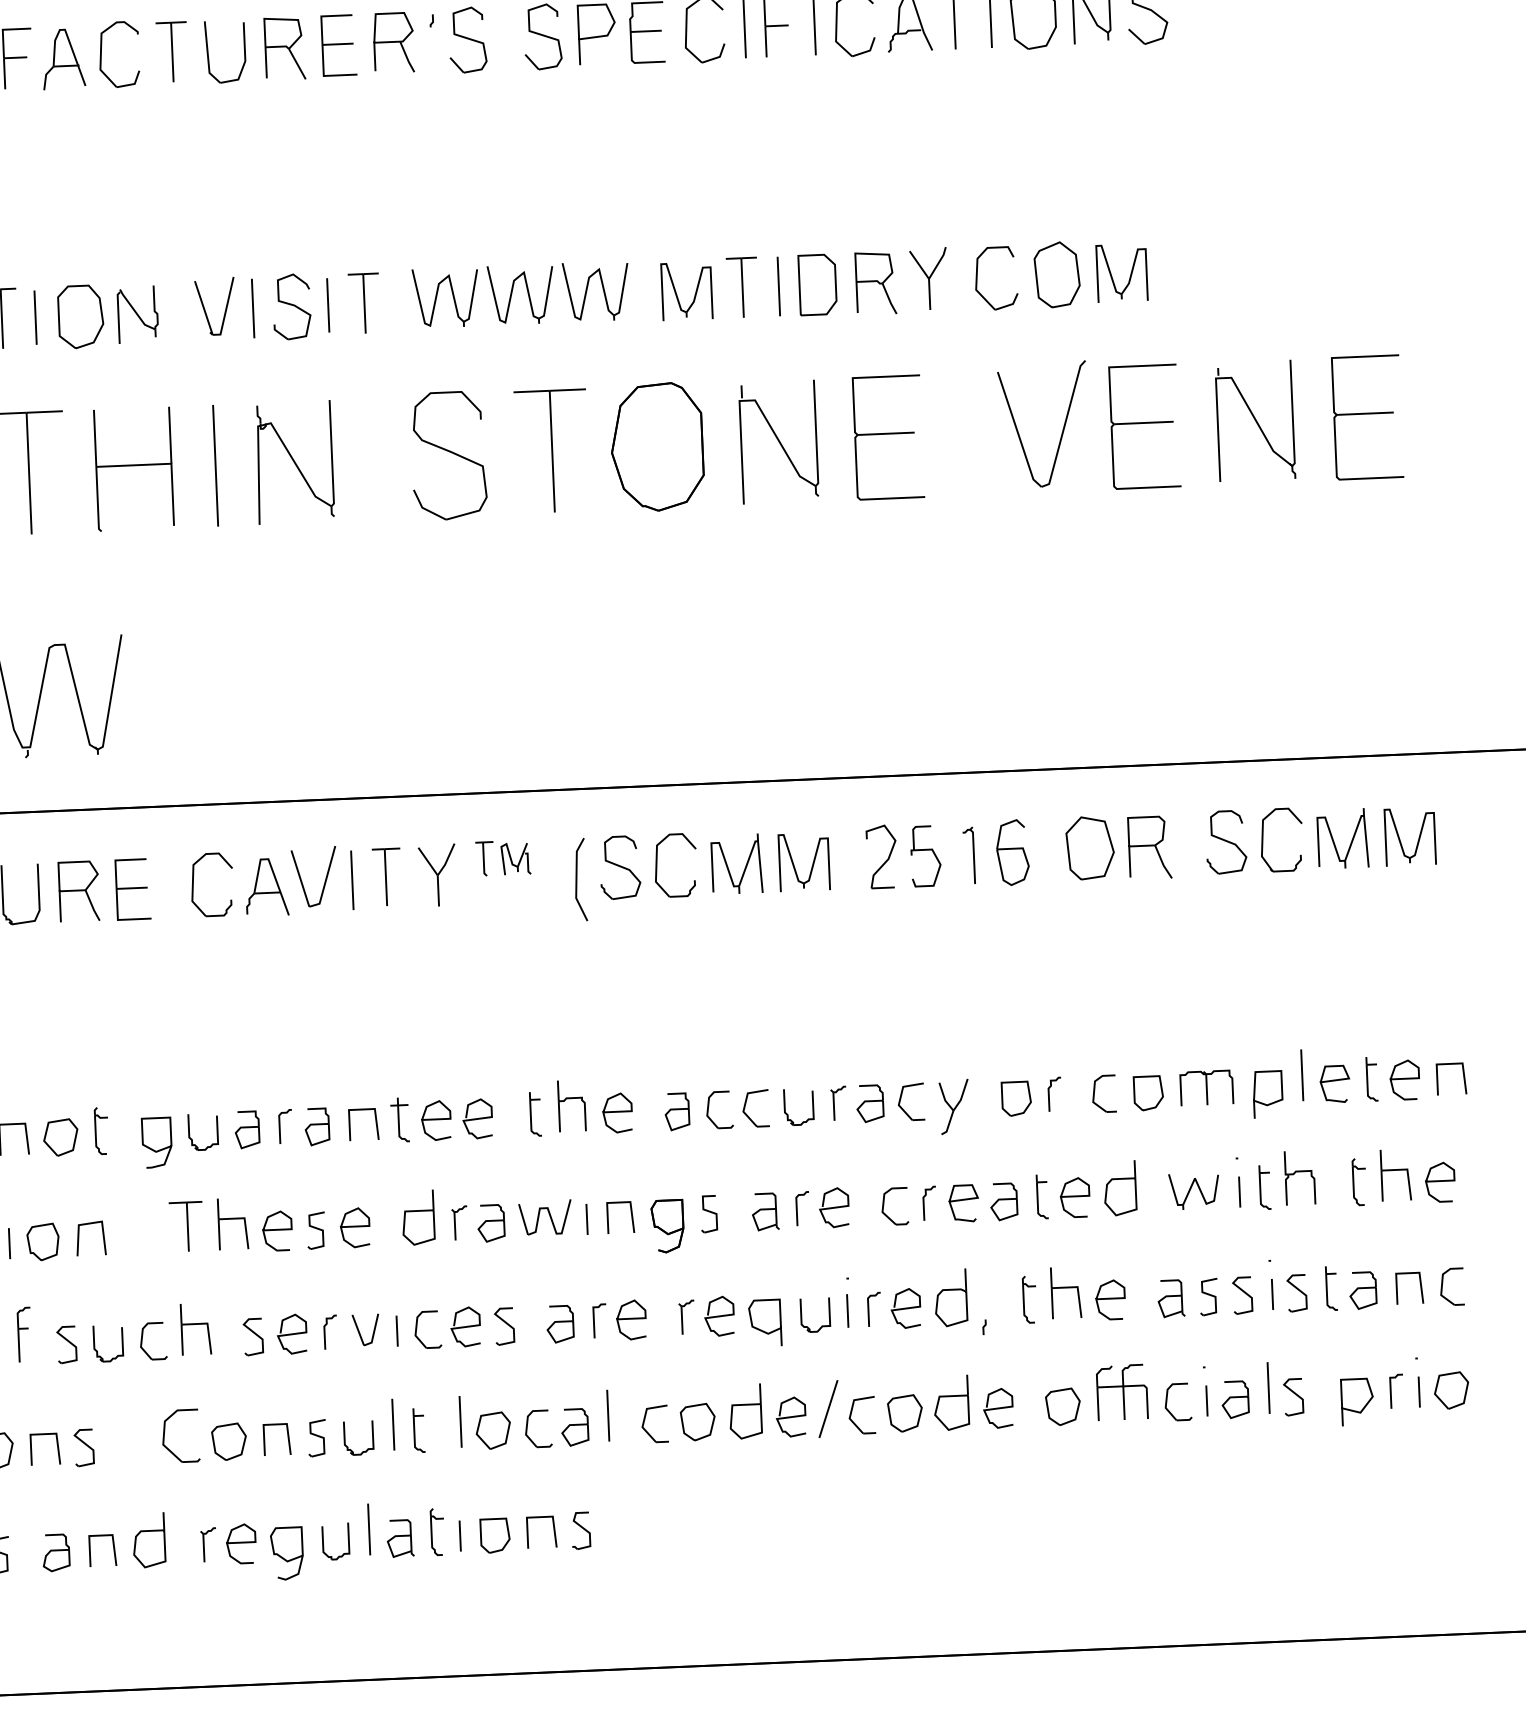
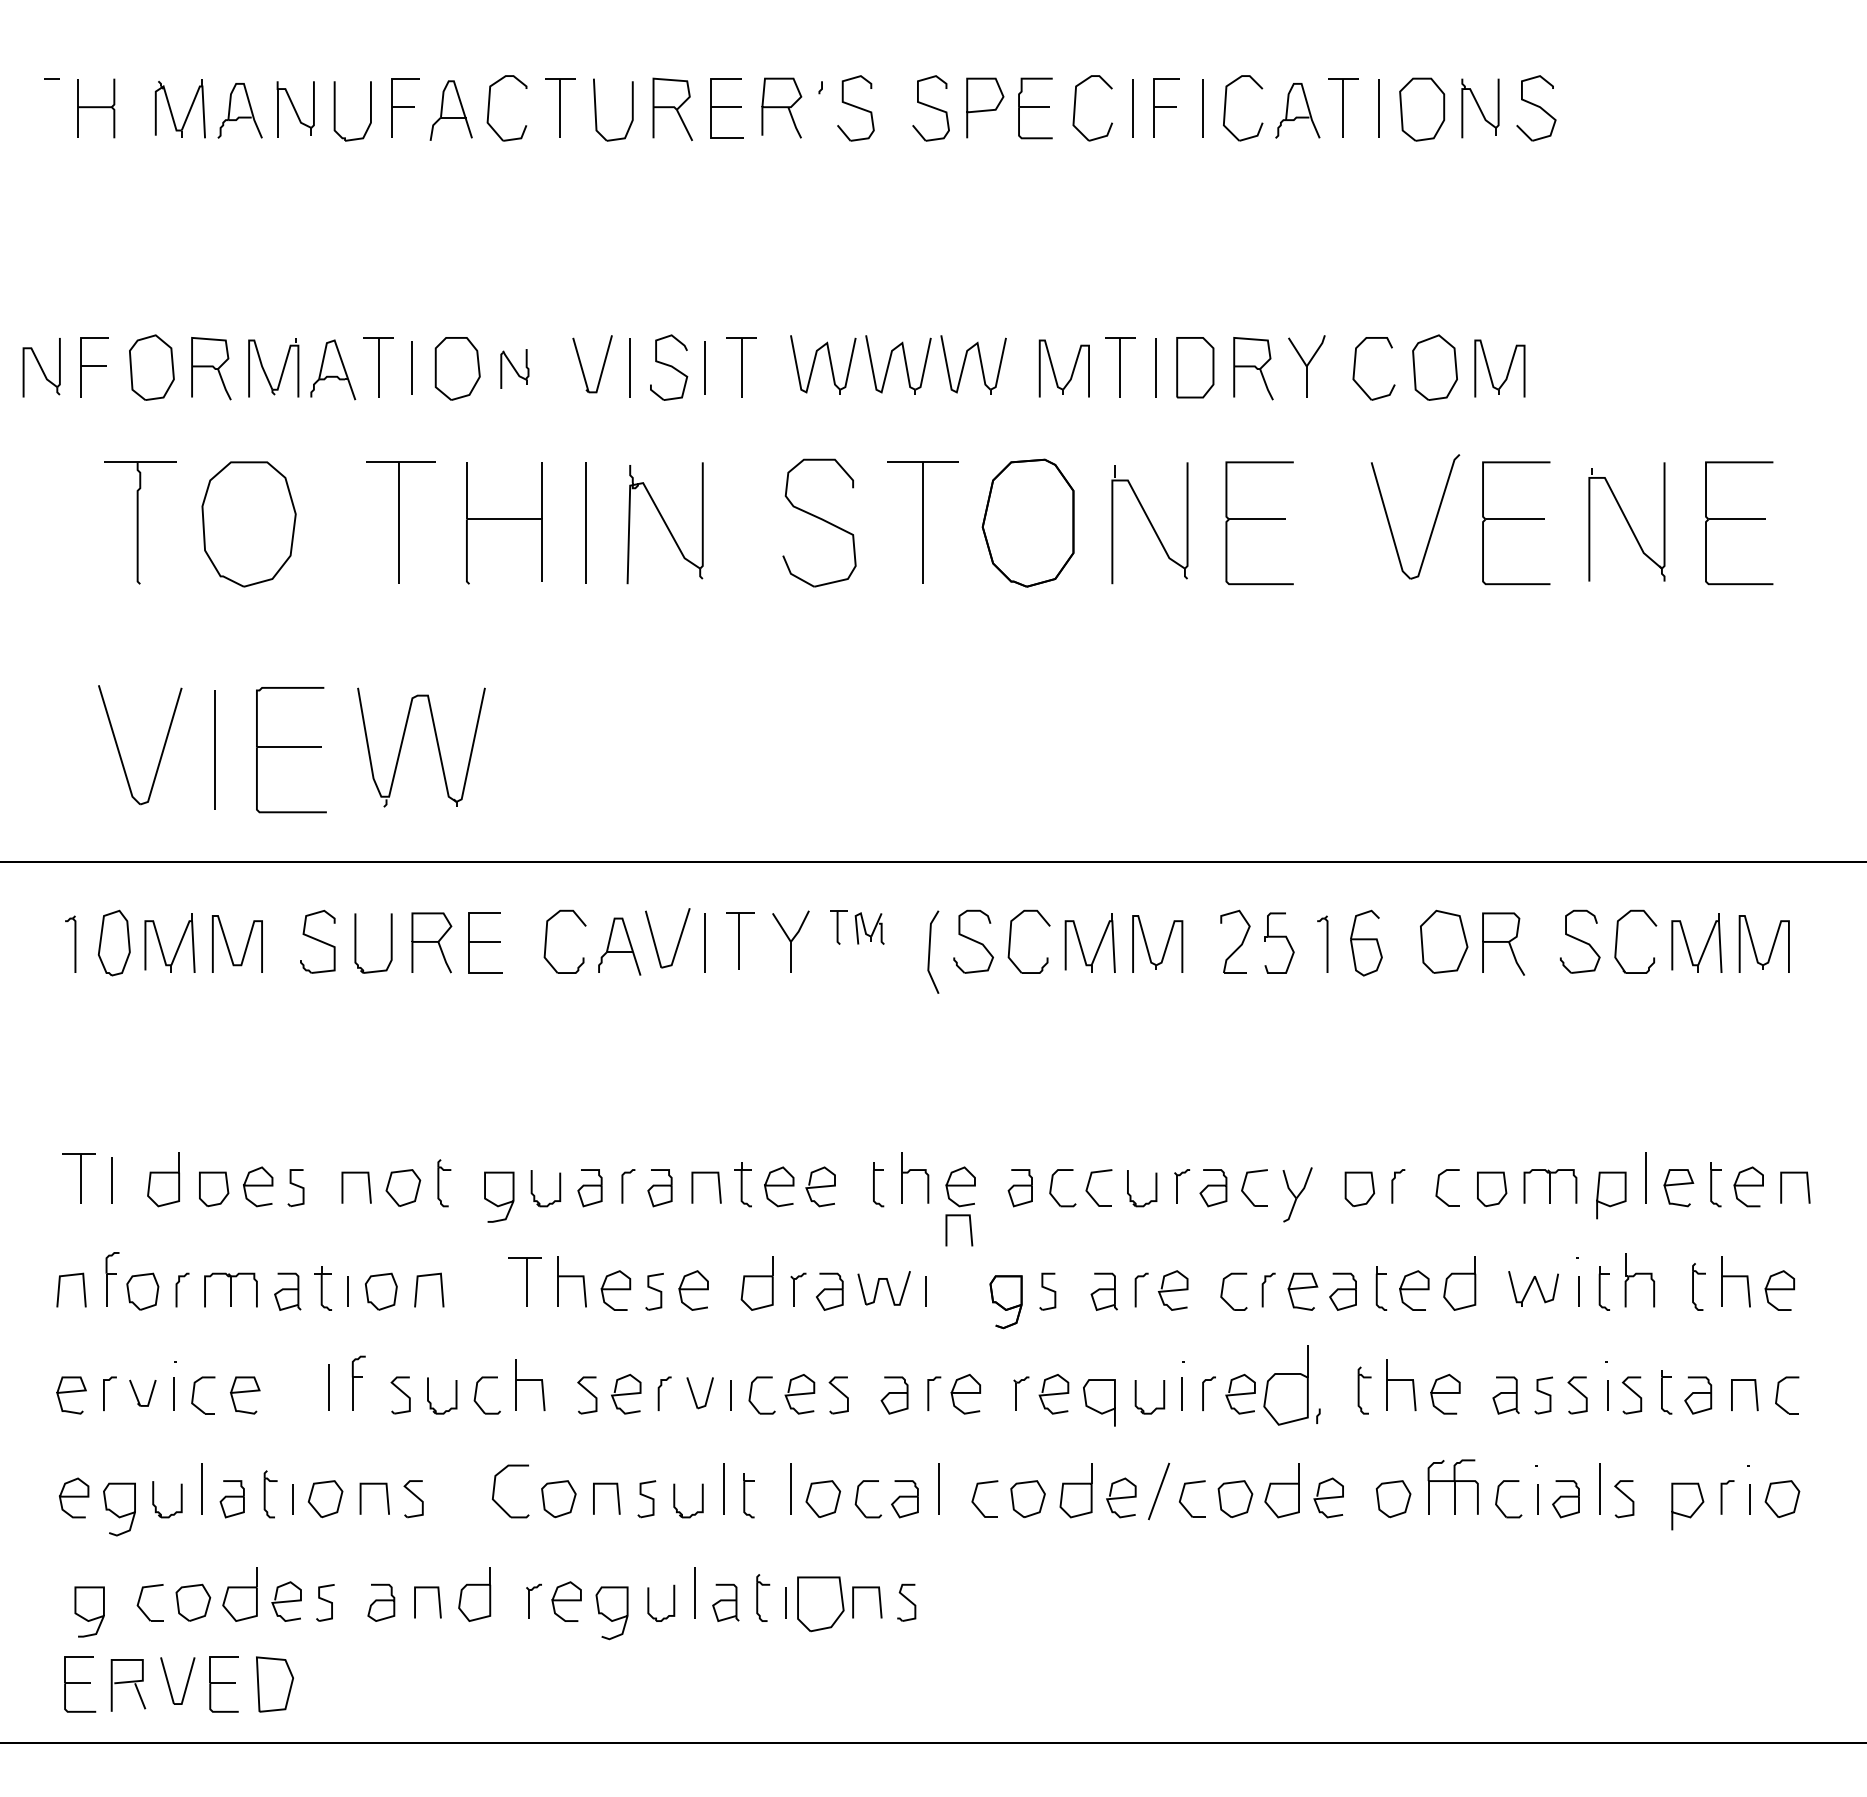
part: (137, 314) -> (514, 368), size x0.7
line: (630, 1214) -> (969, 1227), moved
part: (950, 1297) -> (1285, 1385), size x1.4
part: (495, 1535) -> (820, 1603), size x1.6

